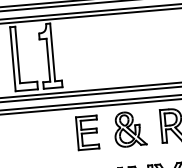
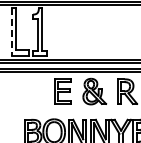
line: (12, 59) -> (11, 32), solid -> dashed

